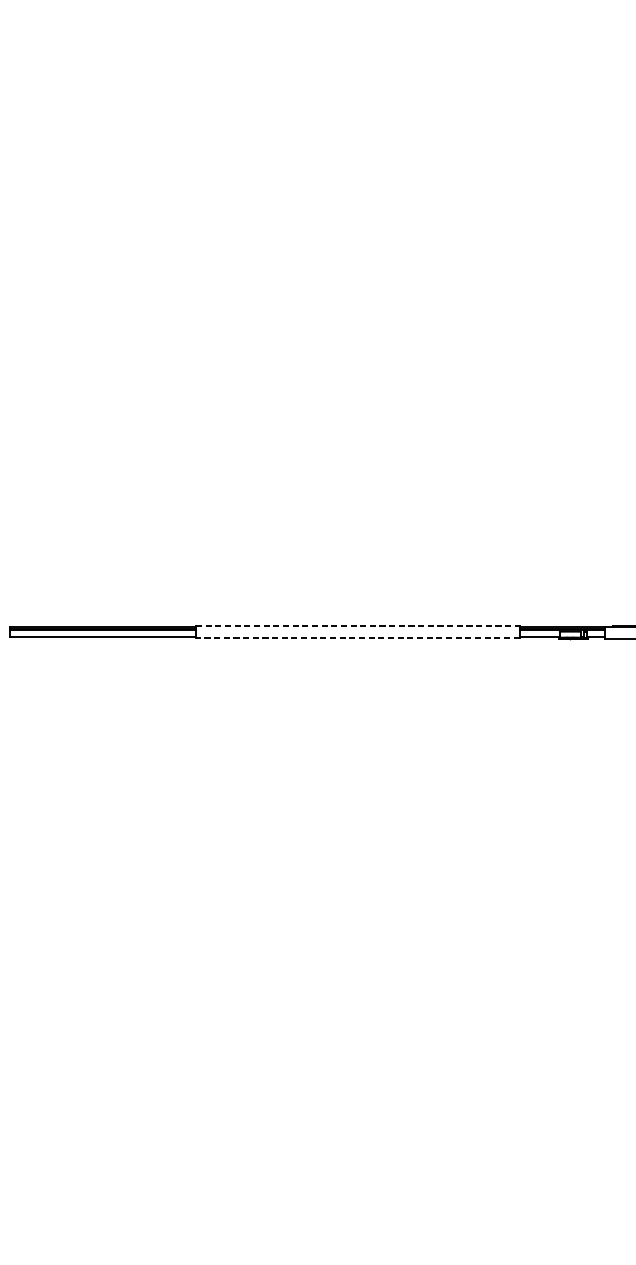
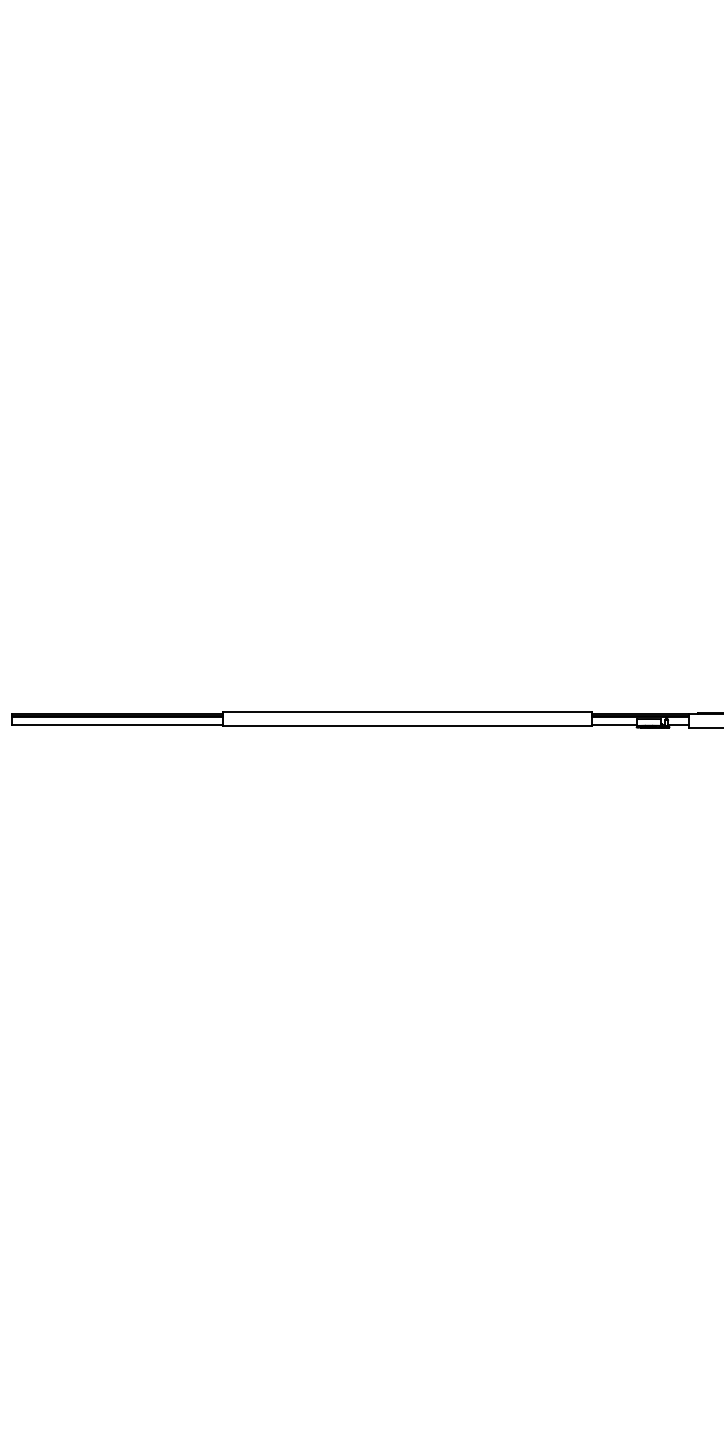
line: (357, 625) -> (407, 712), dashed -> solid
line: (357, 638) -> (406, 726), dashed -> solid

